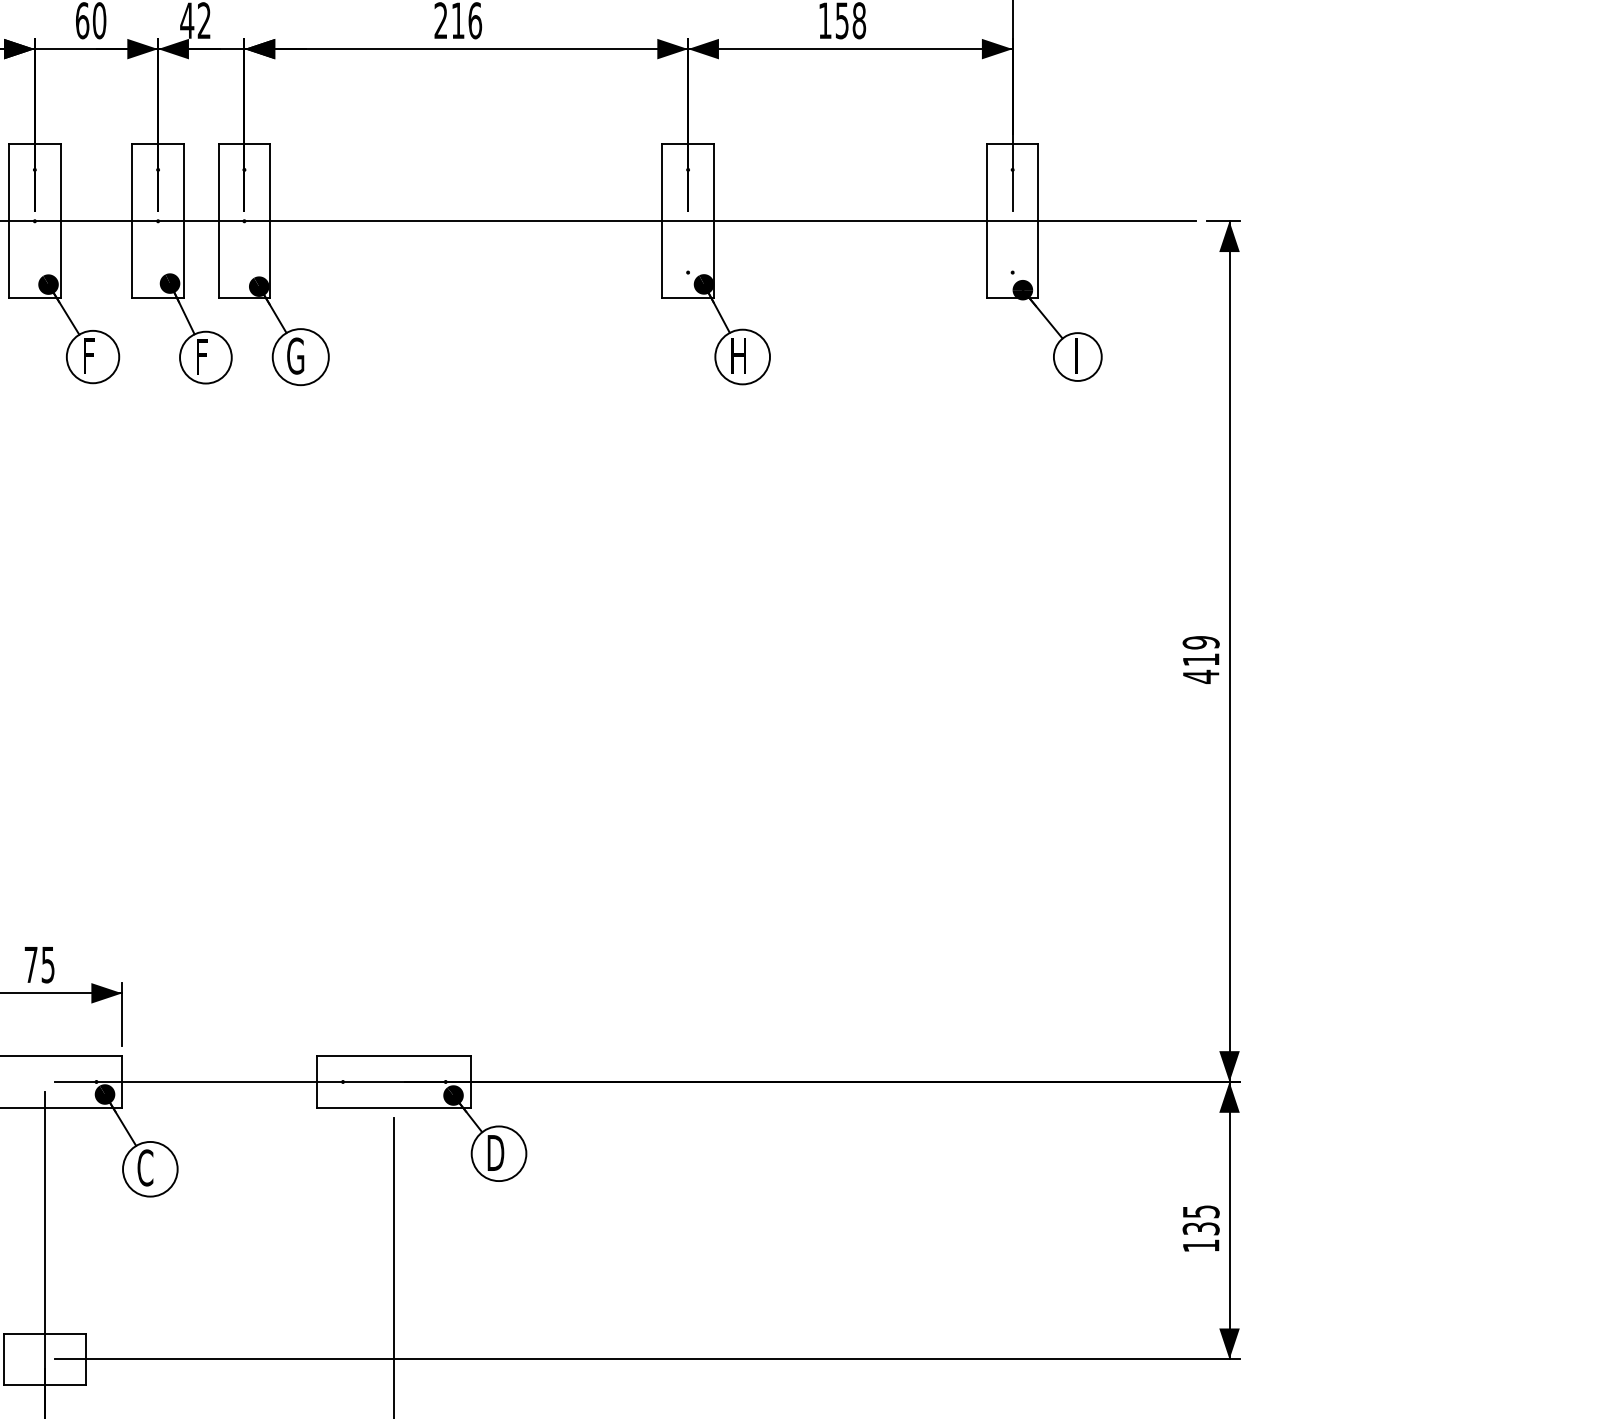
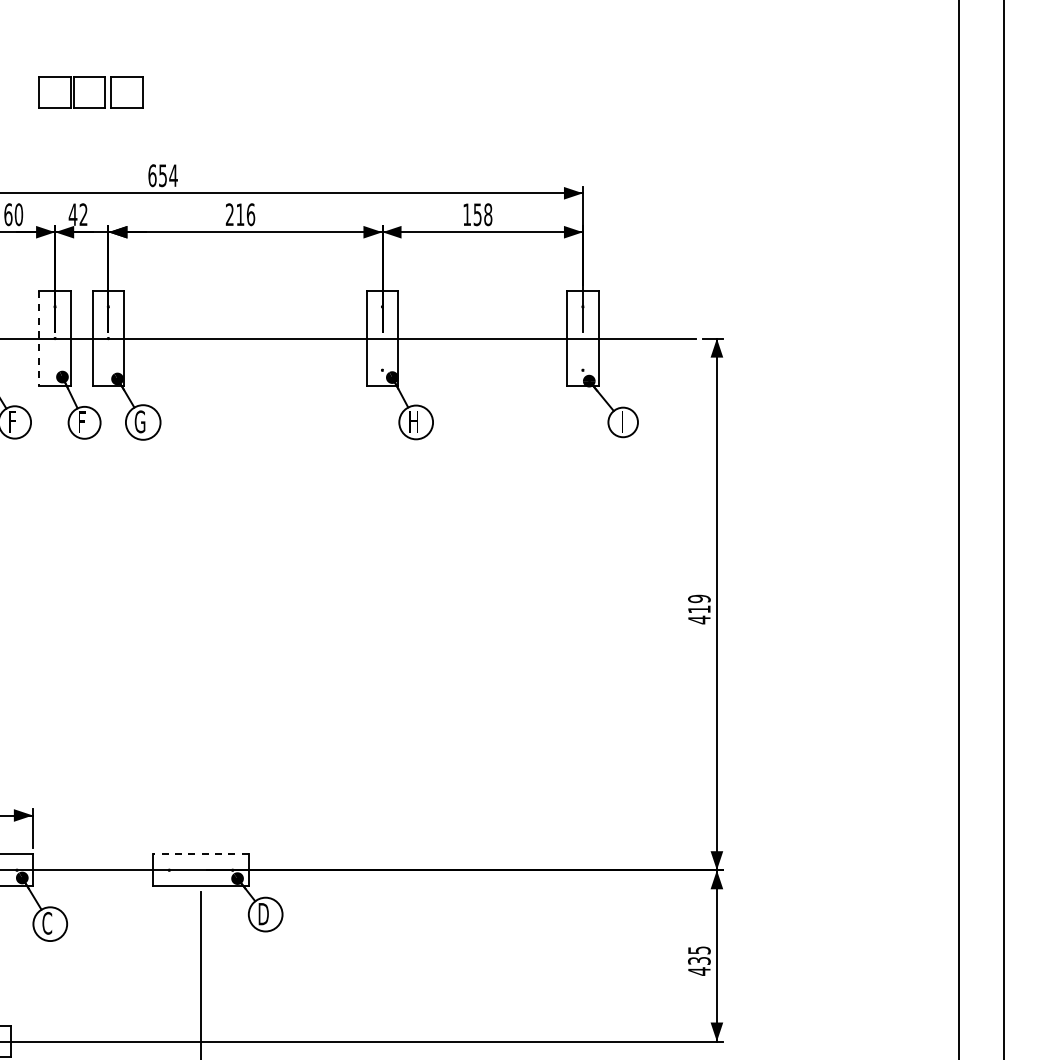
line: (132, 221) -> (39, 338), solid -> dashed
line: (395, 1056) -> (201, 854), solid -> dashed
text: (1201, 1245) -> (699, 971), 135 -> 435

